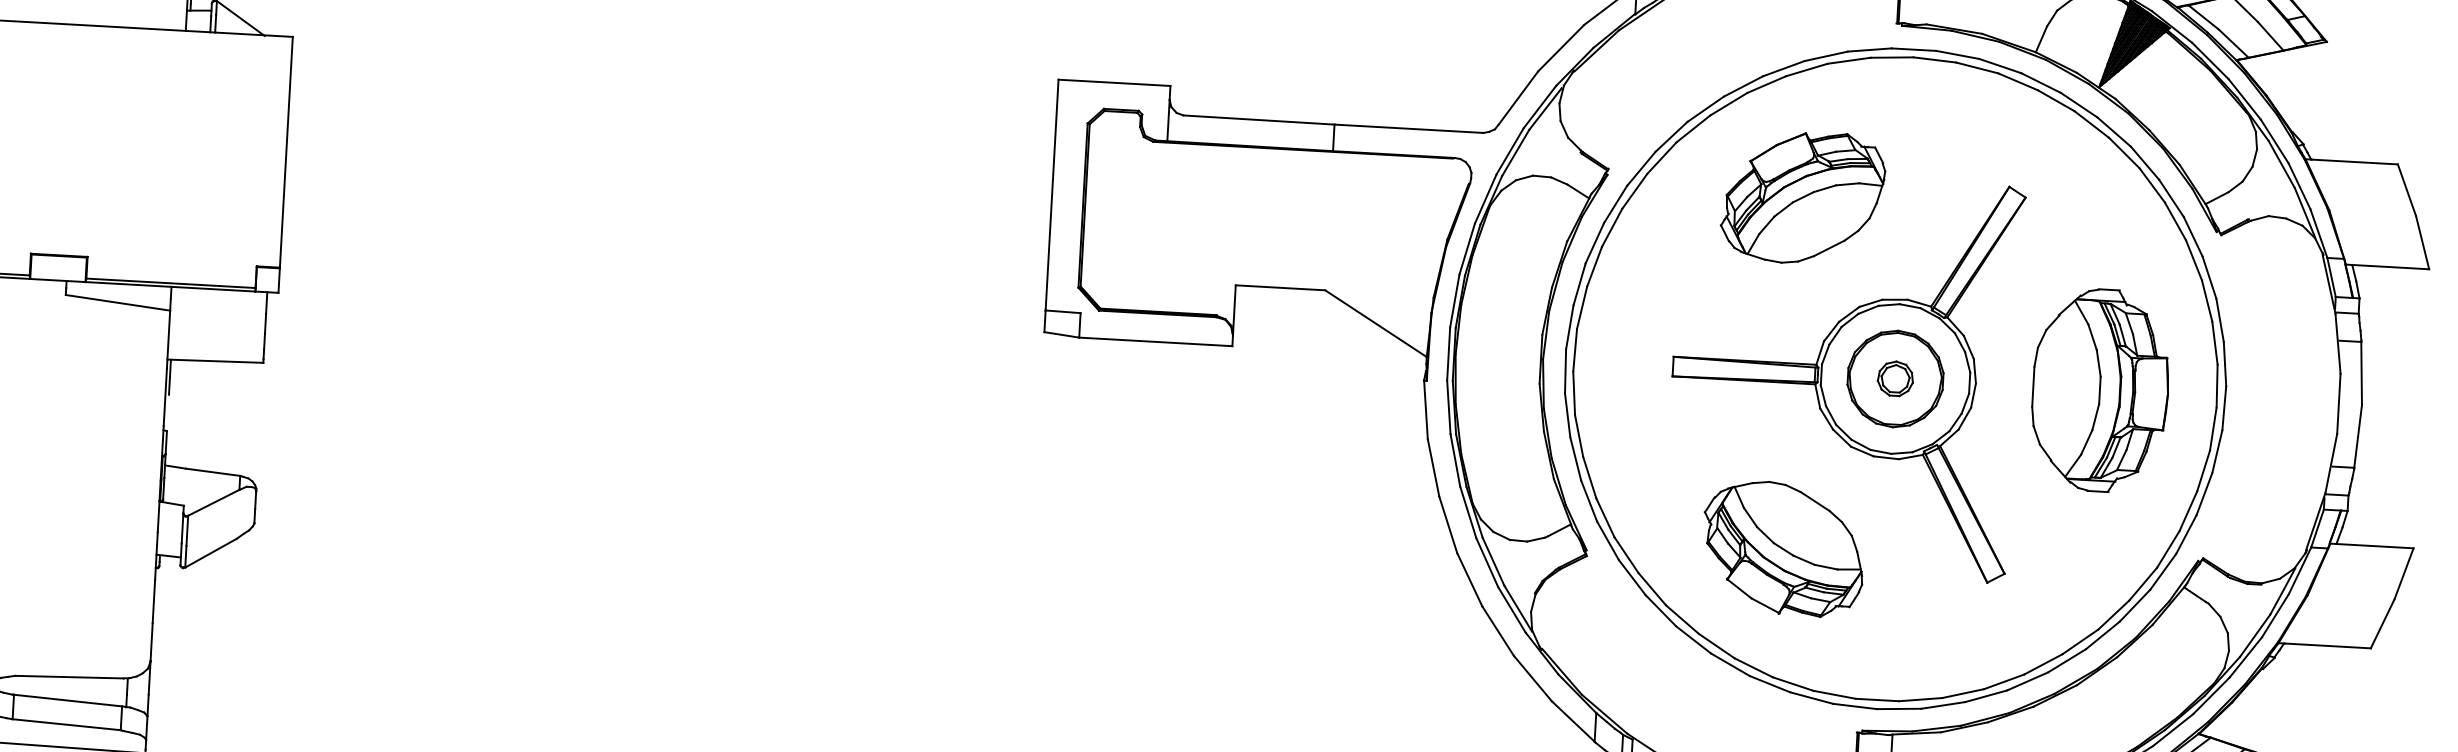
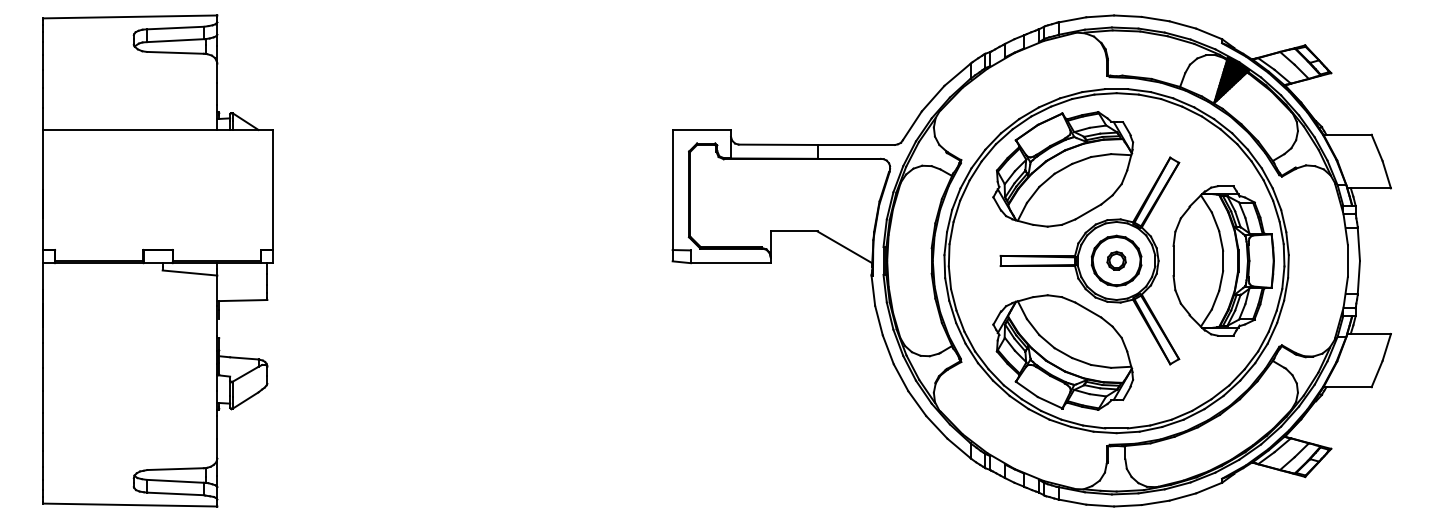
part: (1803, 197) -> (1063, 169), size x1.67
part: (2100, 389) -> (1223, 260), size x1.43
part: (1783, 548) -> (1063, 352), size x1.67

